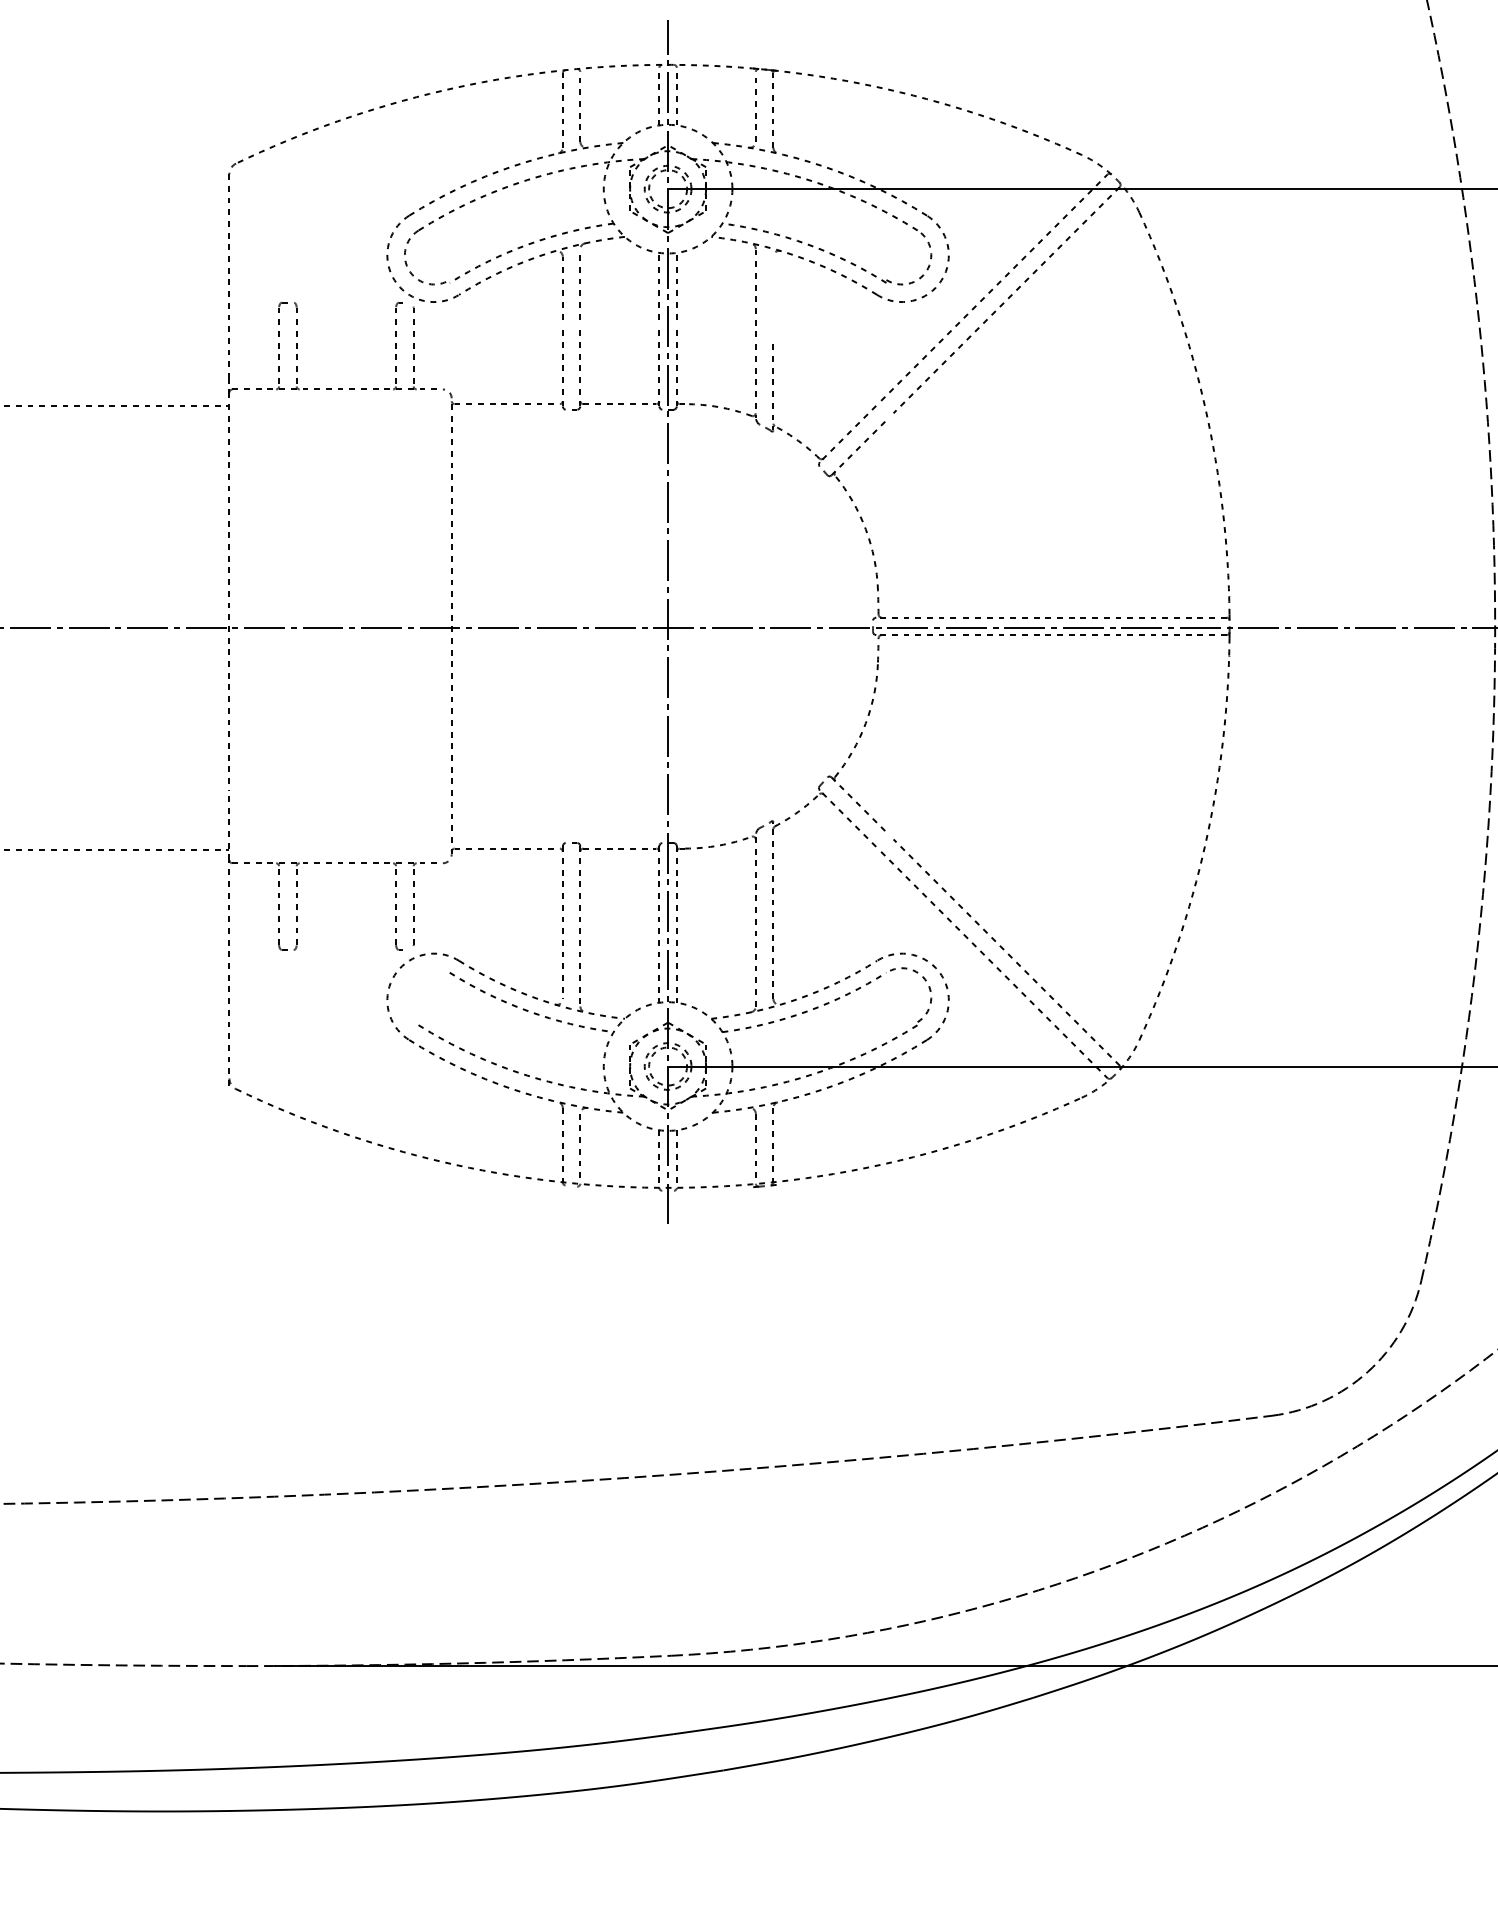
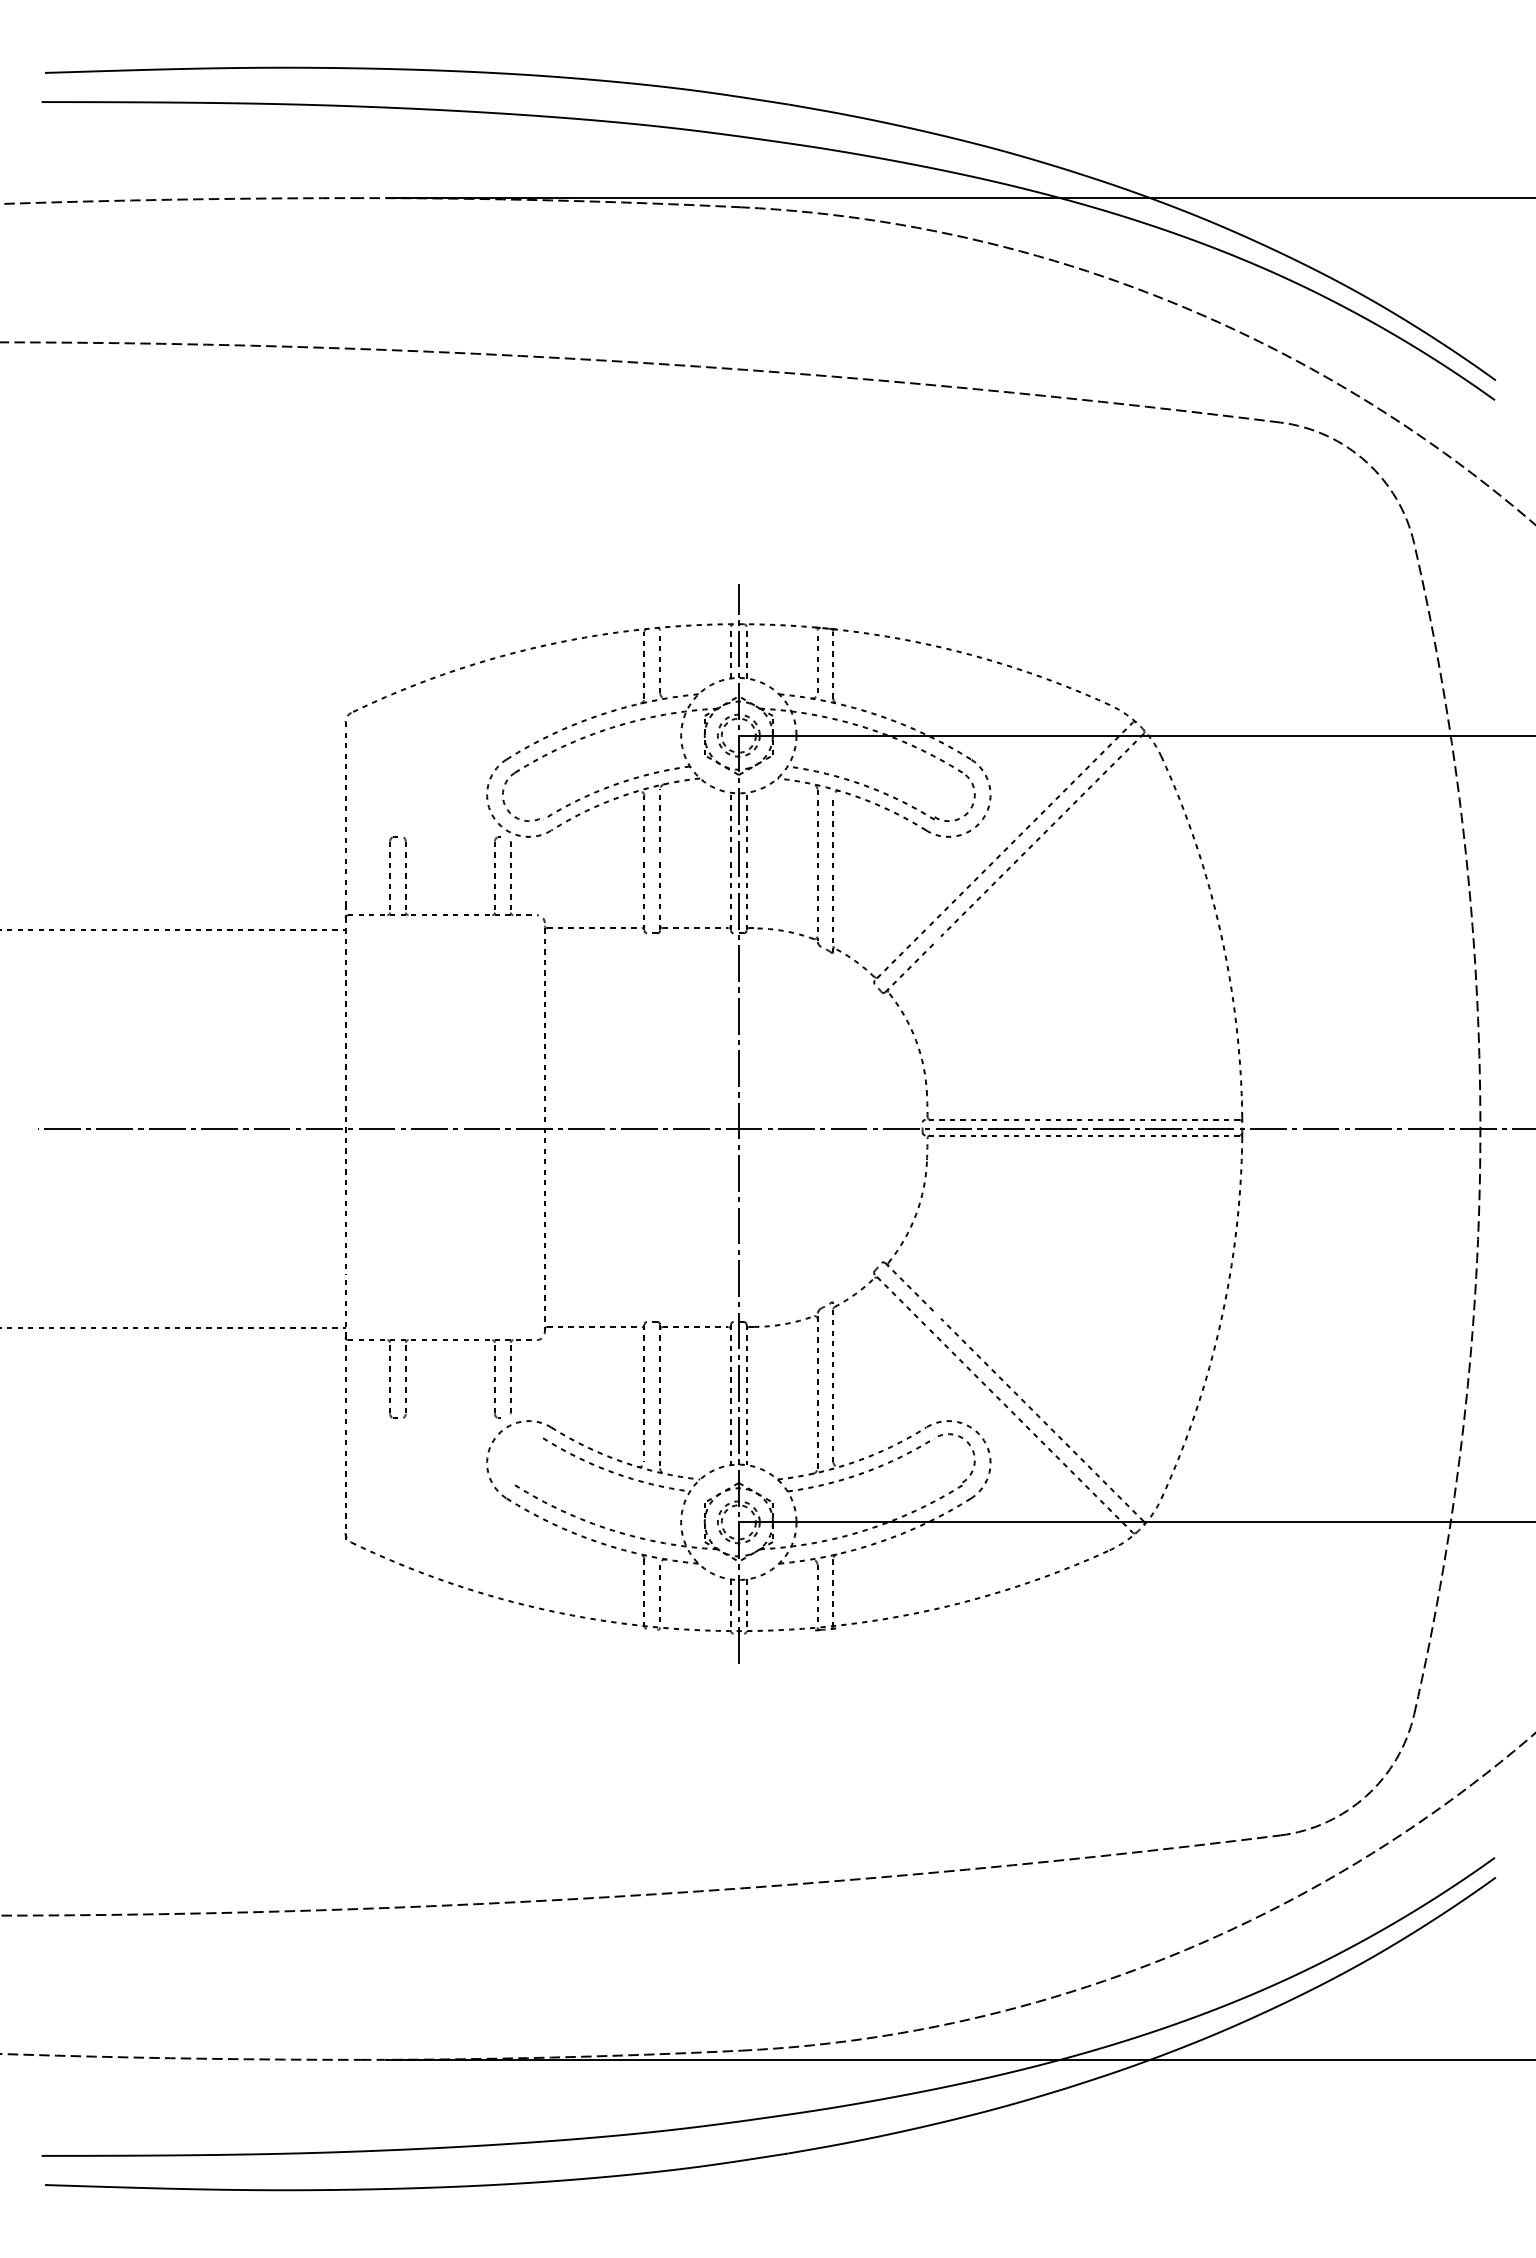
line: (772, 298) -> (832, 833), added

